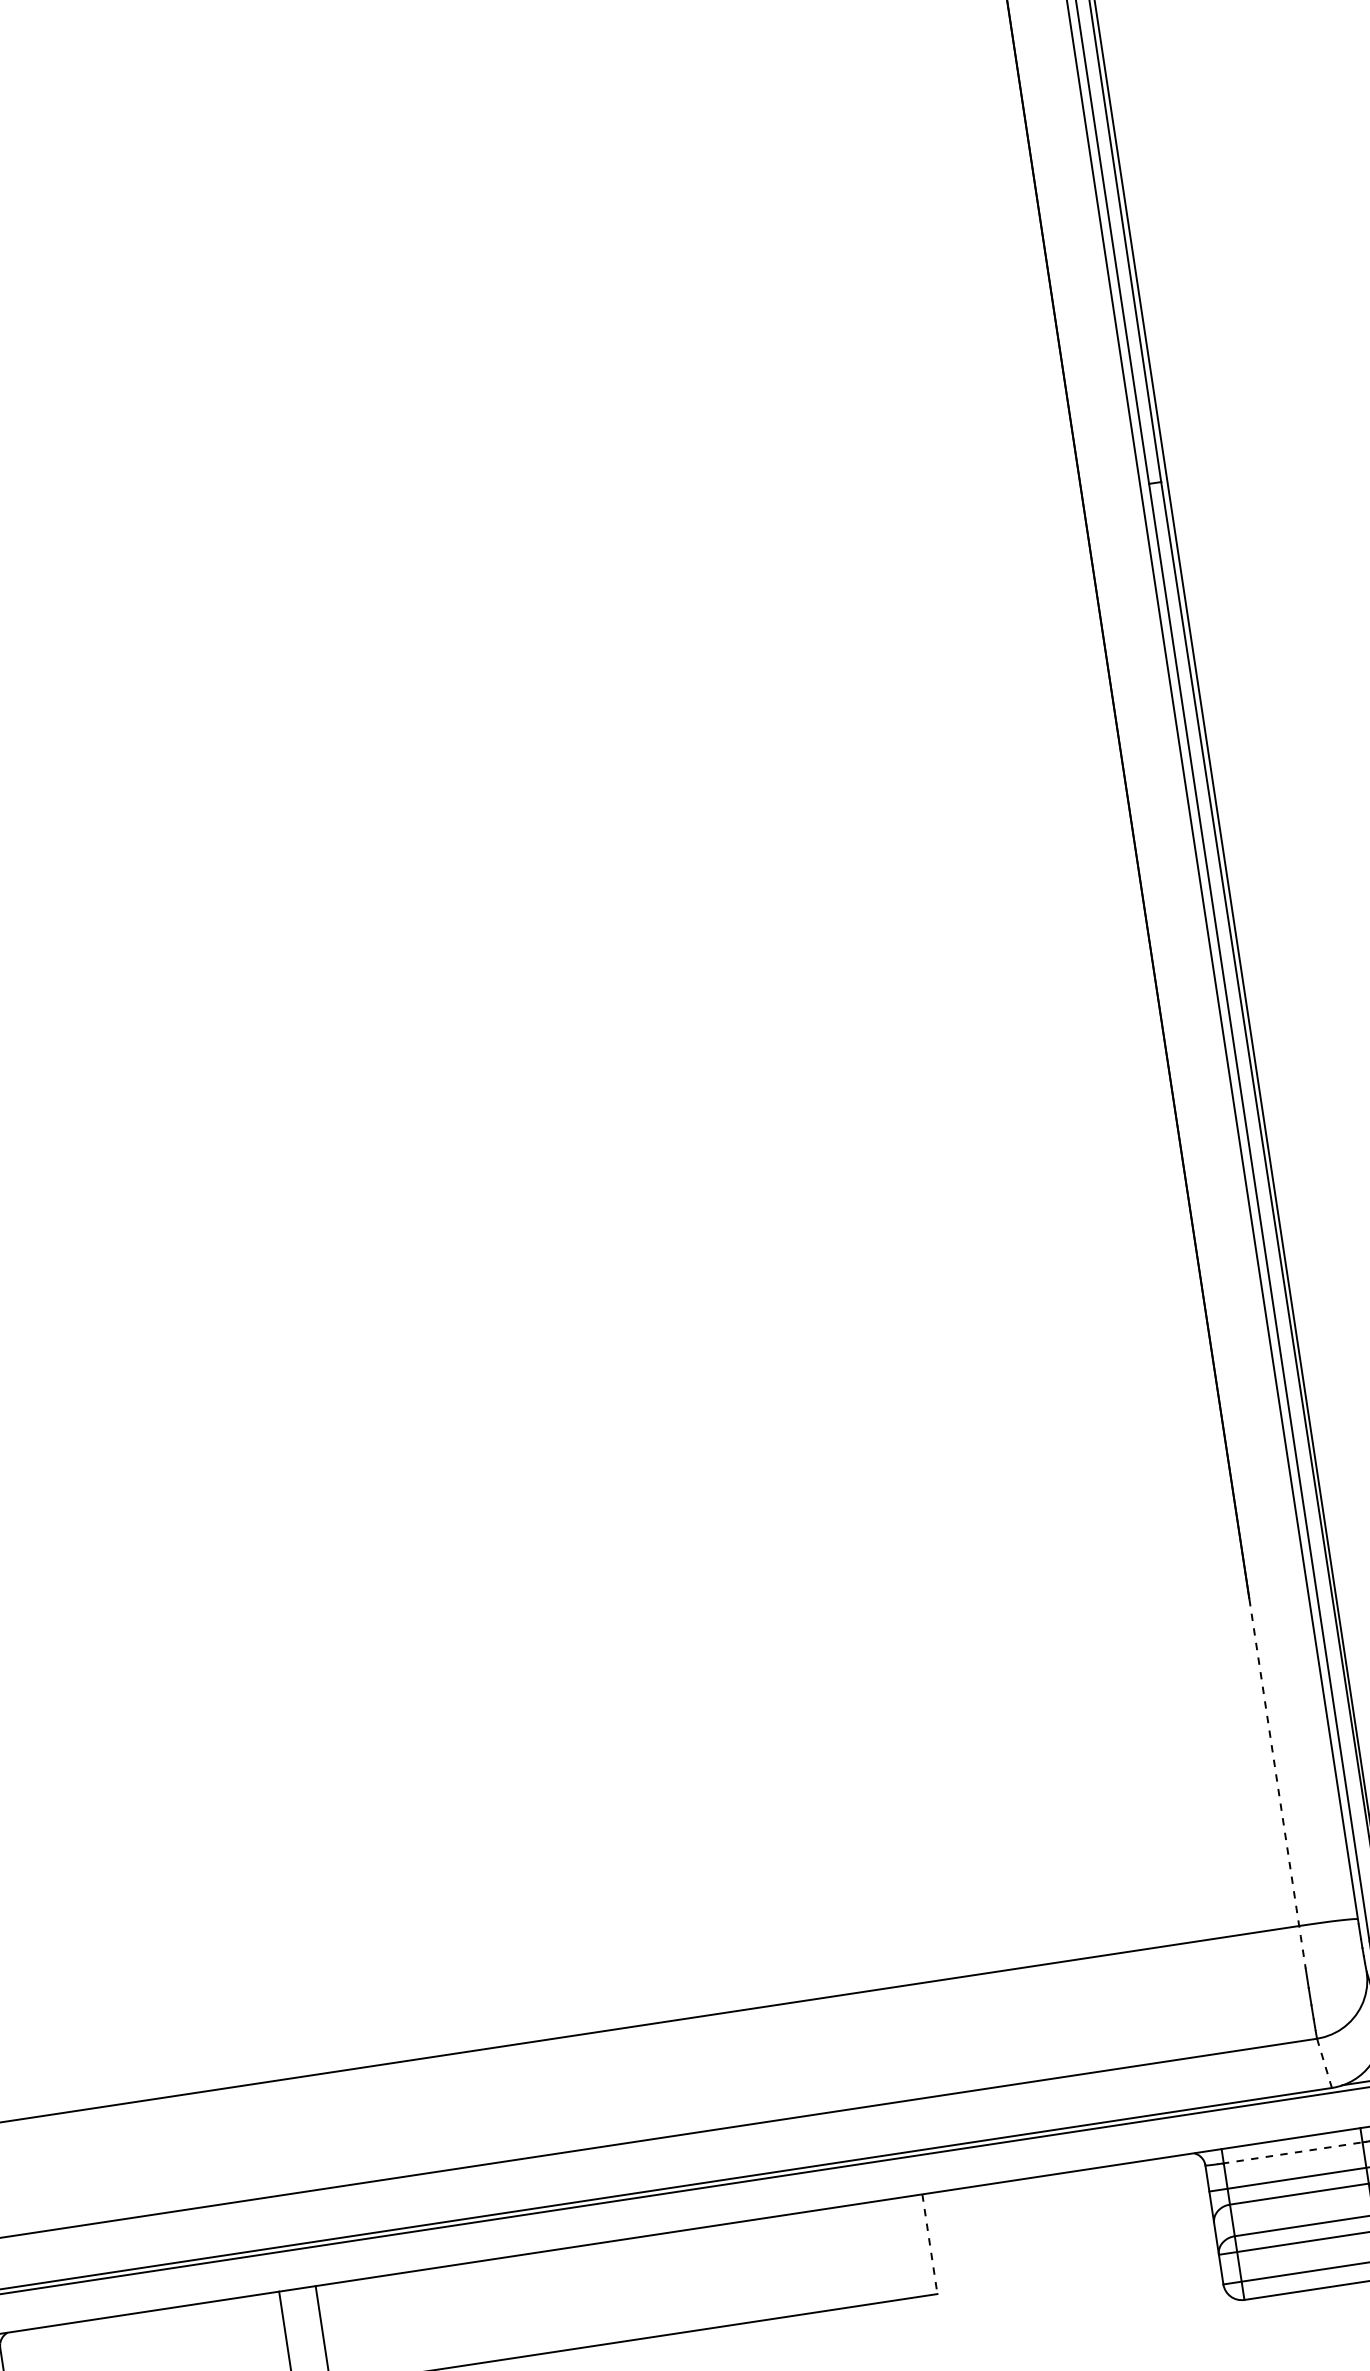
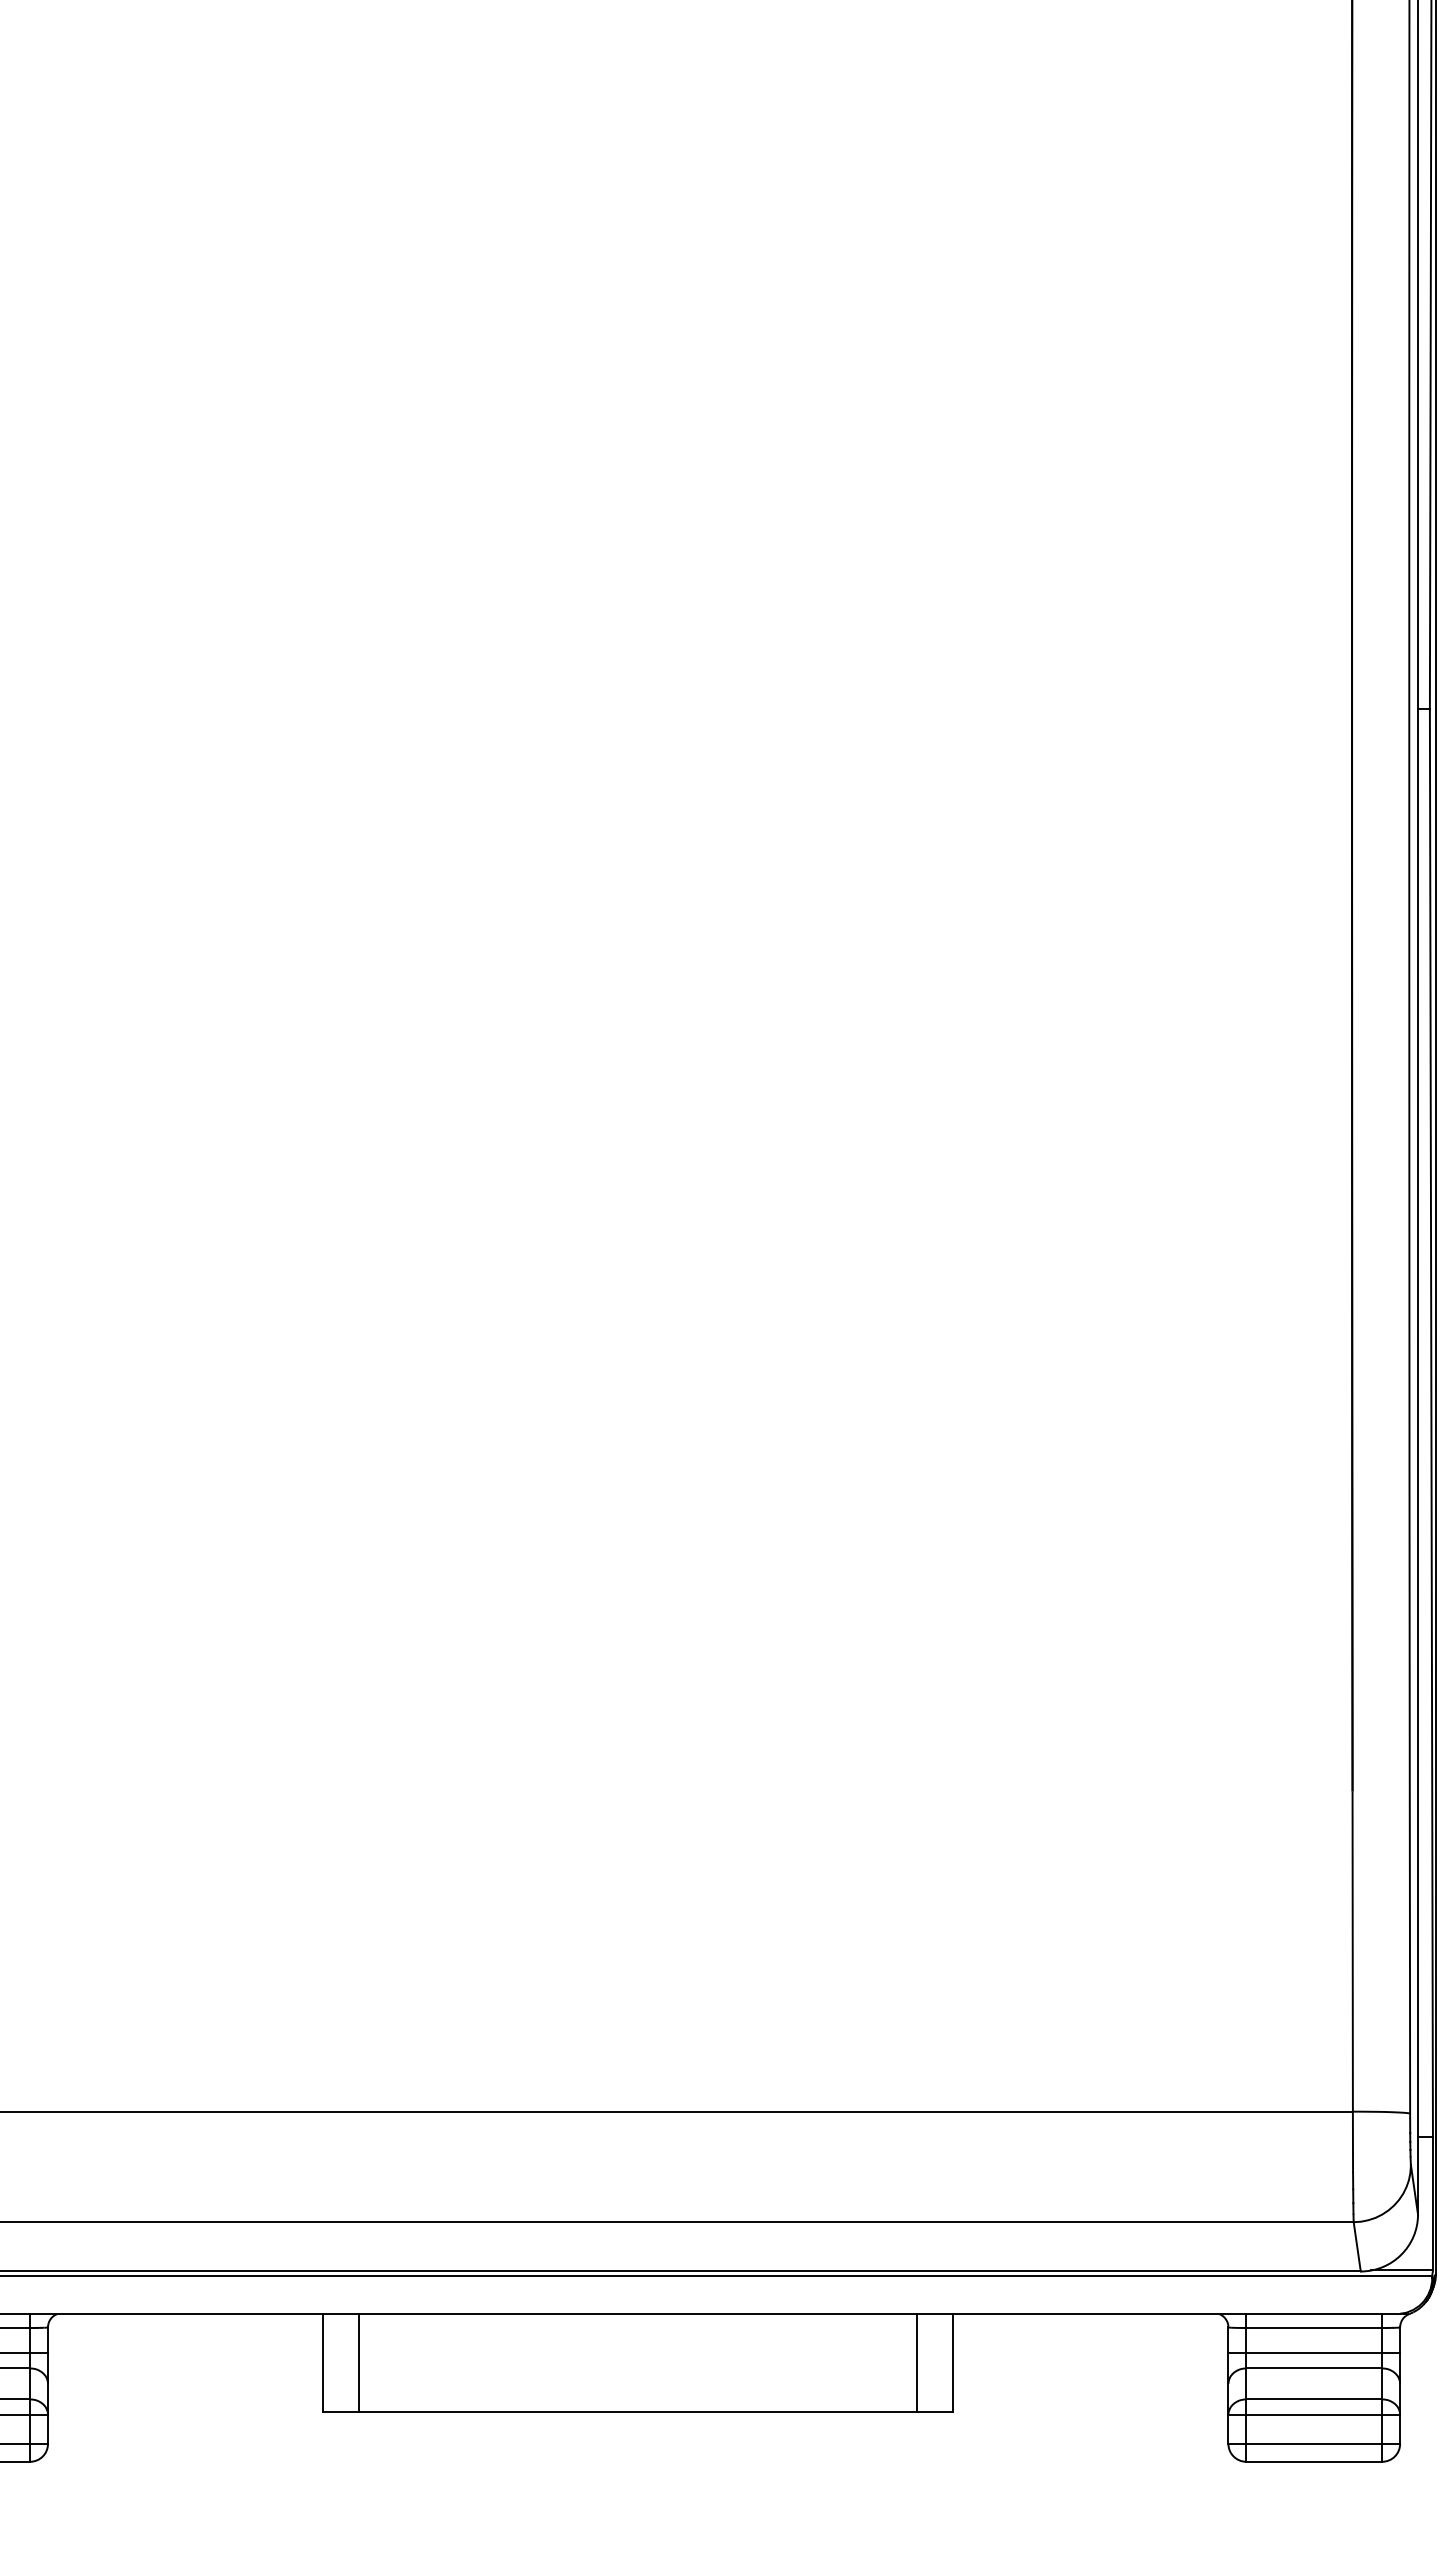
line: (1277, 1785) -> (1352, 1973), dashed -> solid
line: (1324, 2062) -> (1357, 2246), dashed -> solid
line: (1292, 2153) -> (1313, 2328), dashed -> solid
line: (930, 2243) -> (953, 2362), dashed -> solid
line: (893, 2249) -> (917, 2362), added

